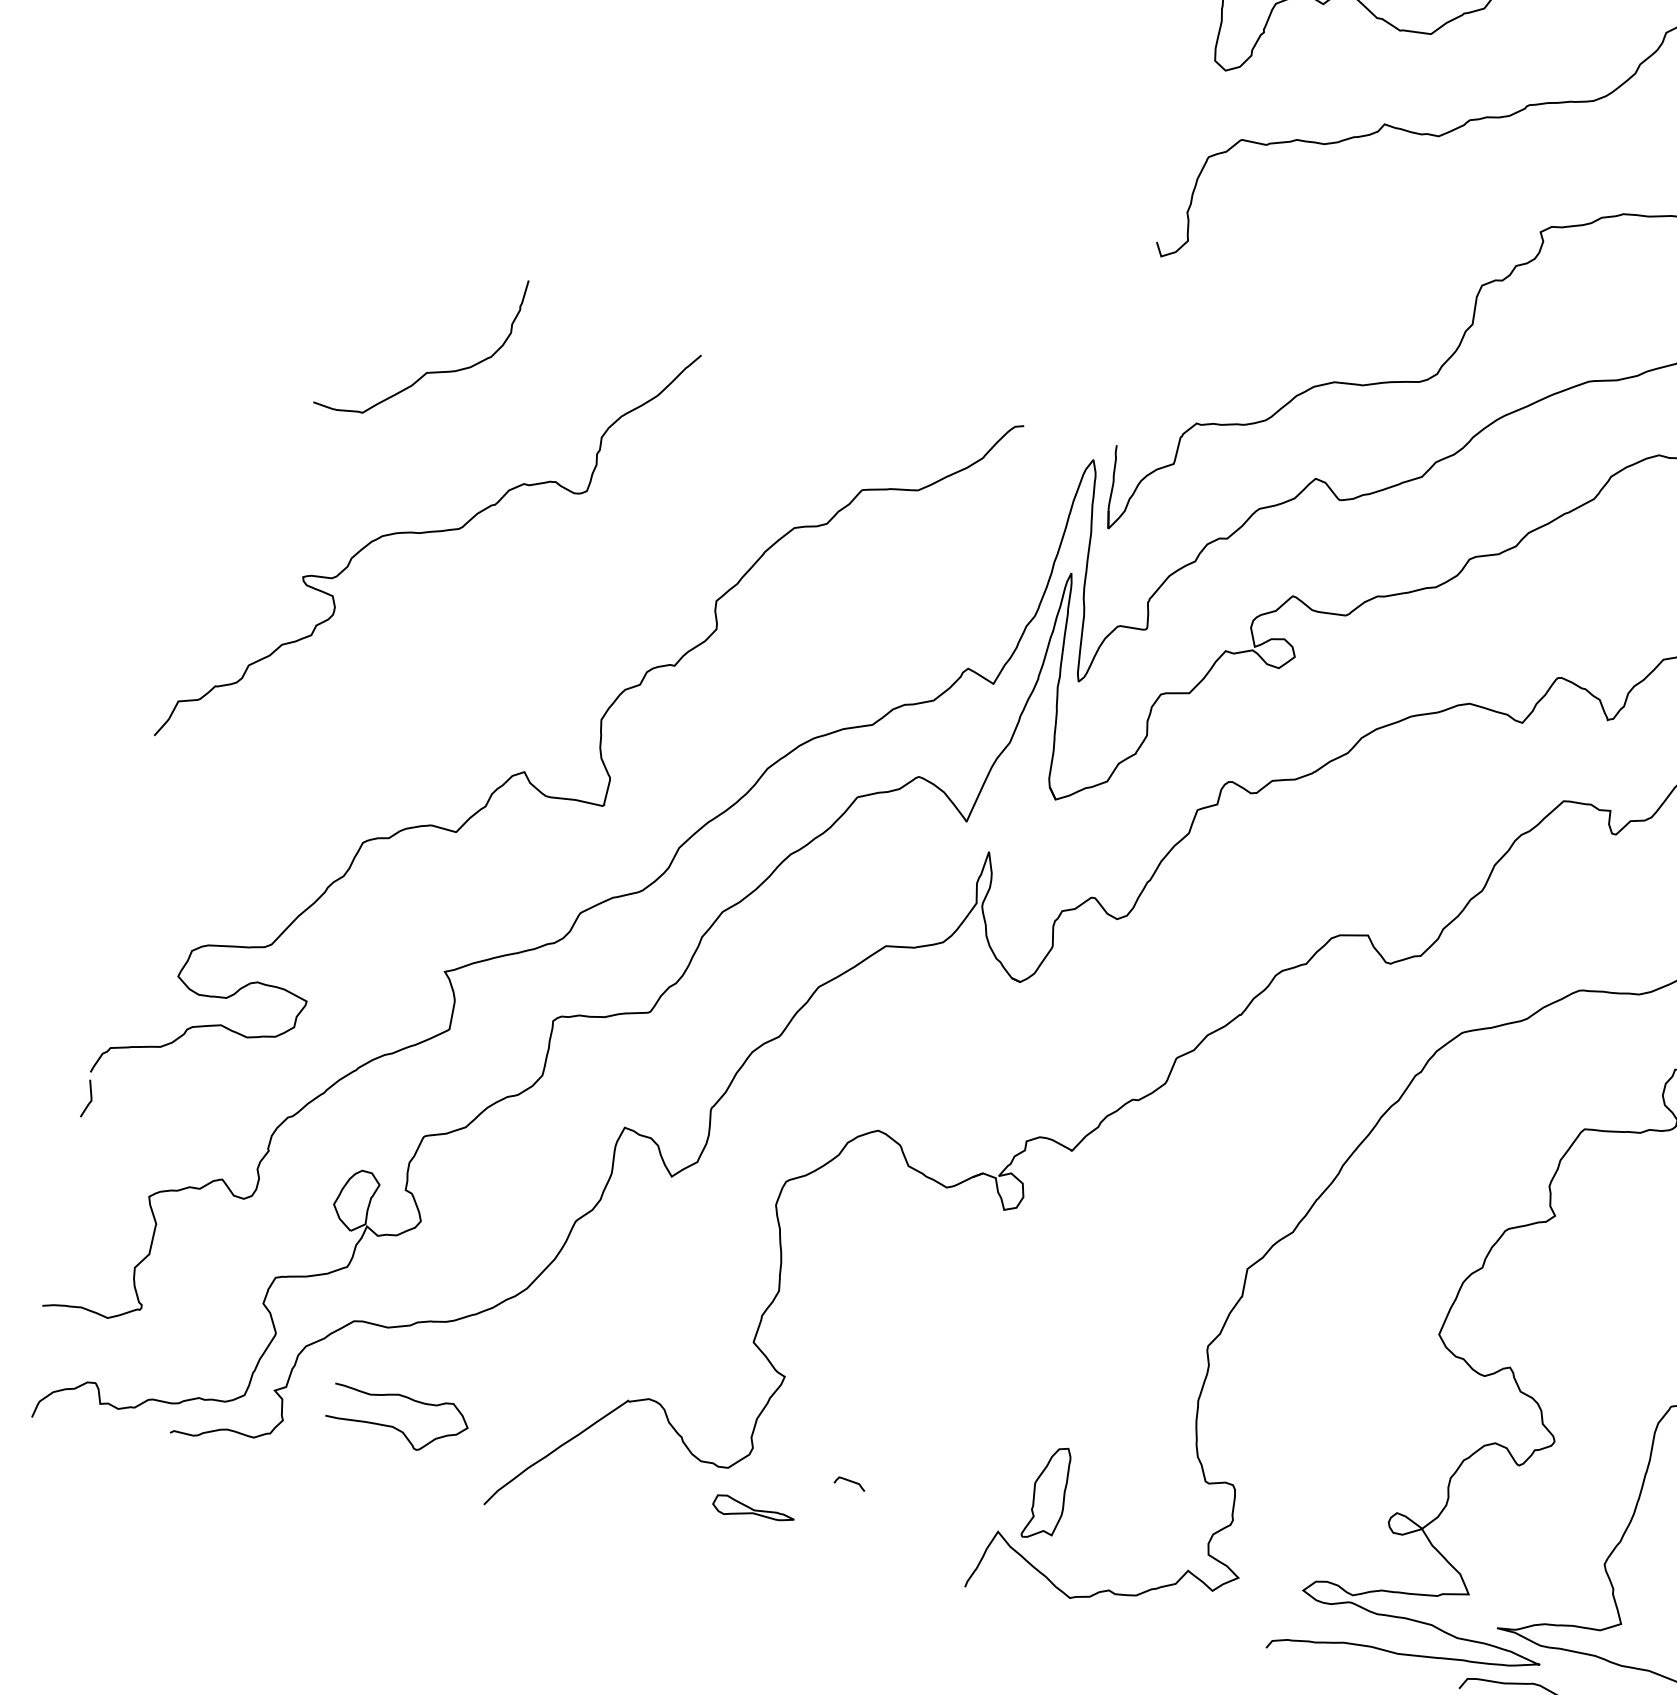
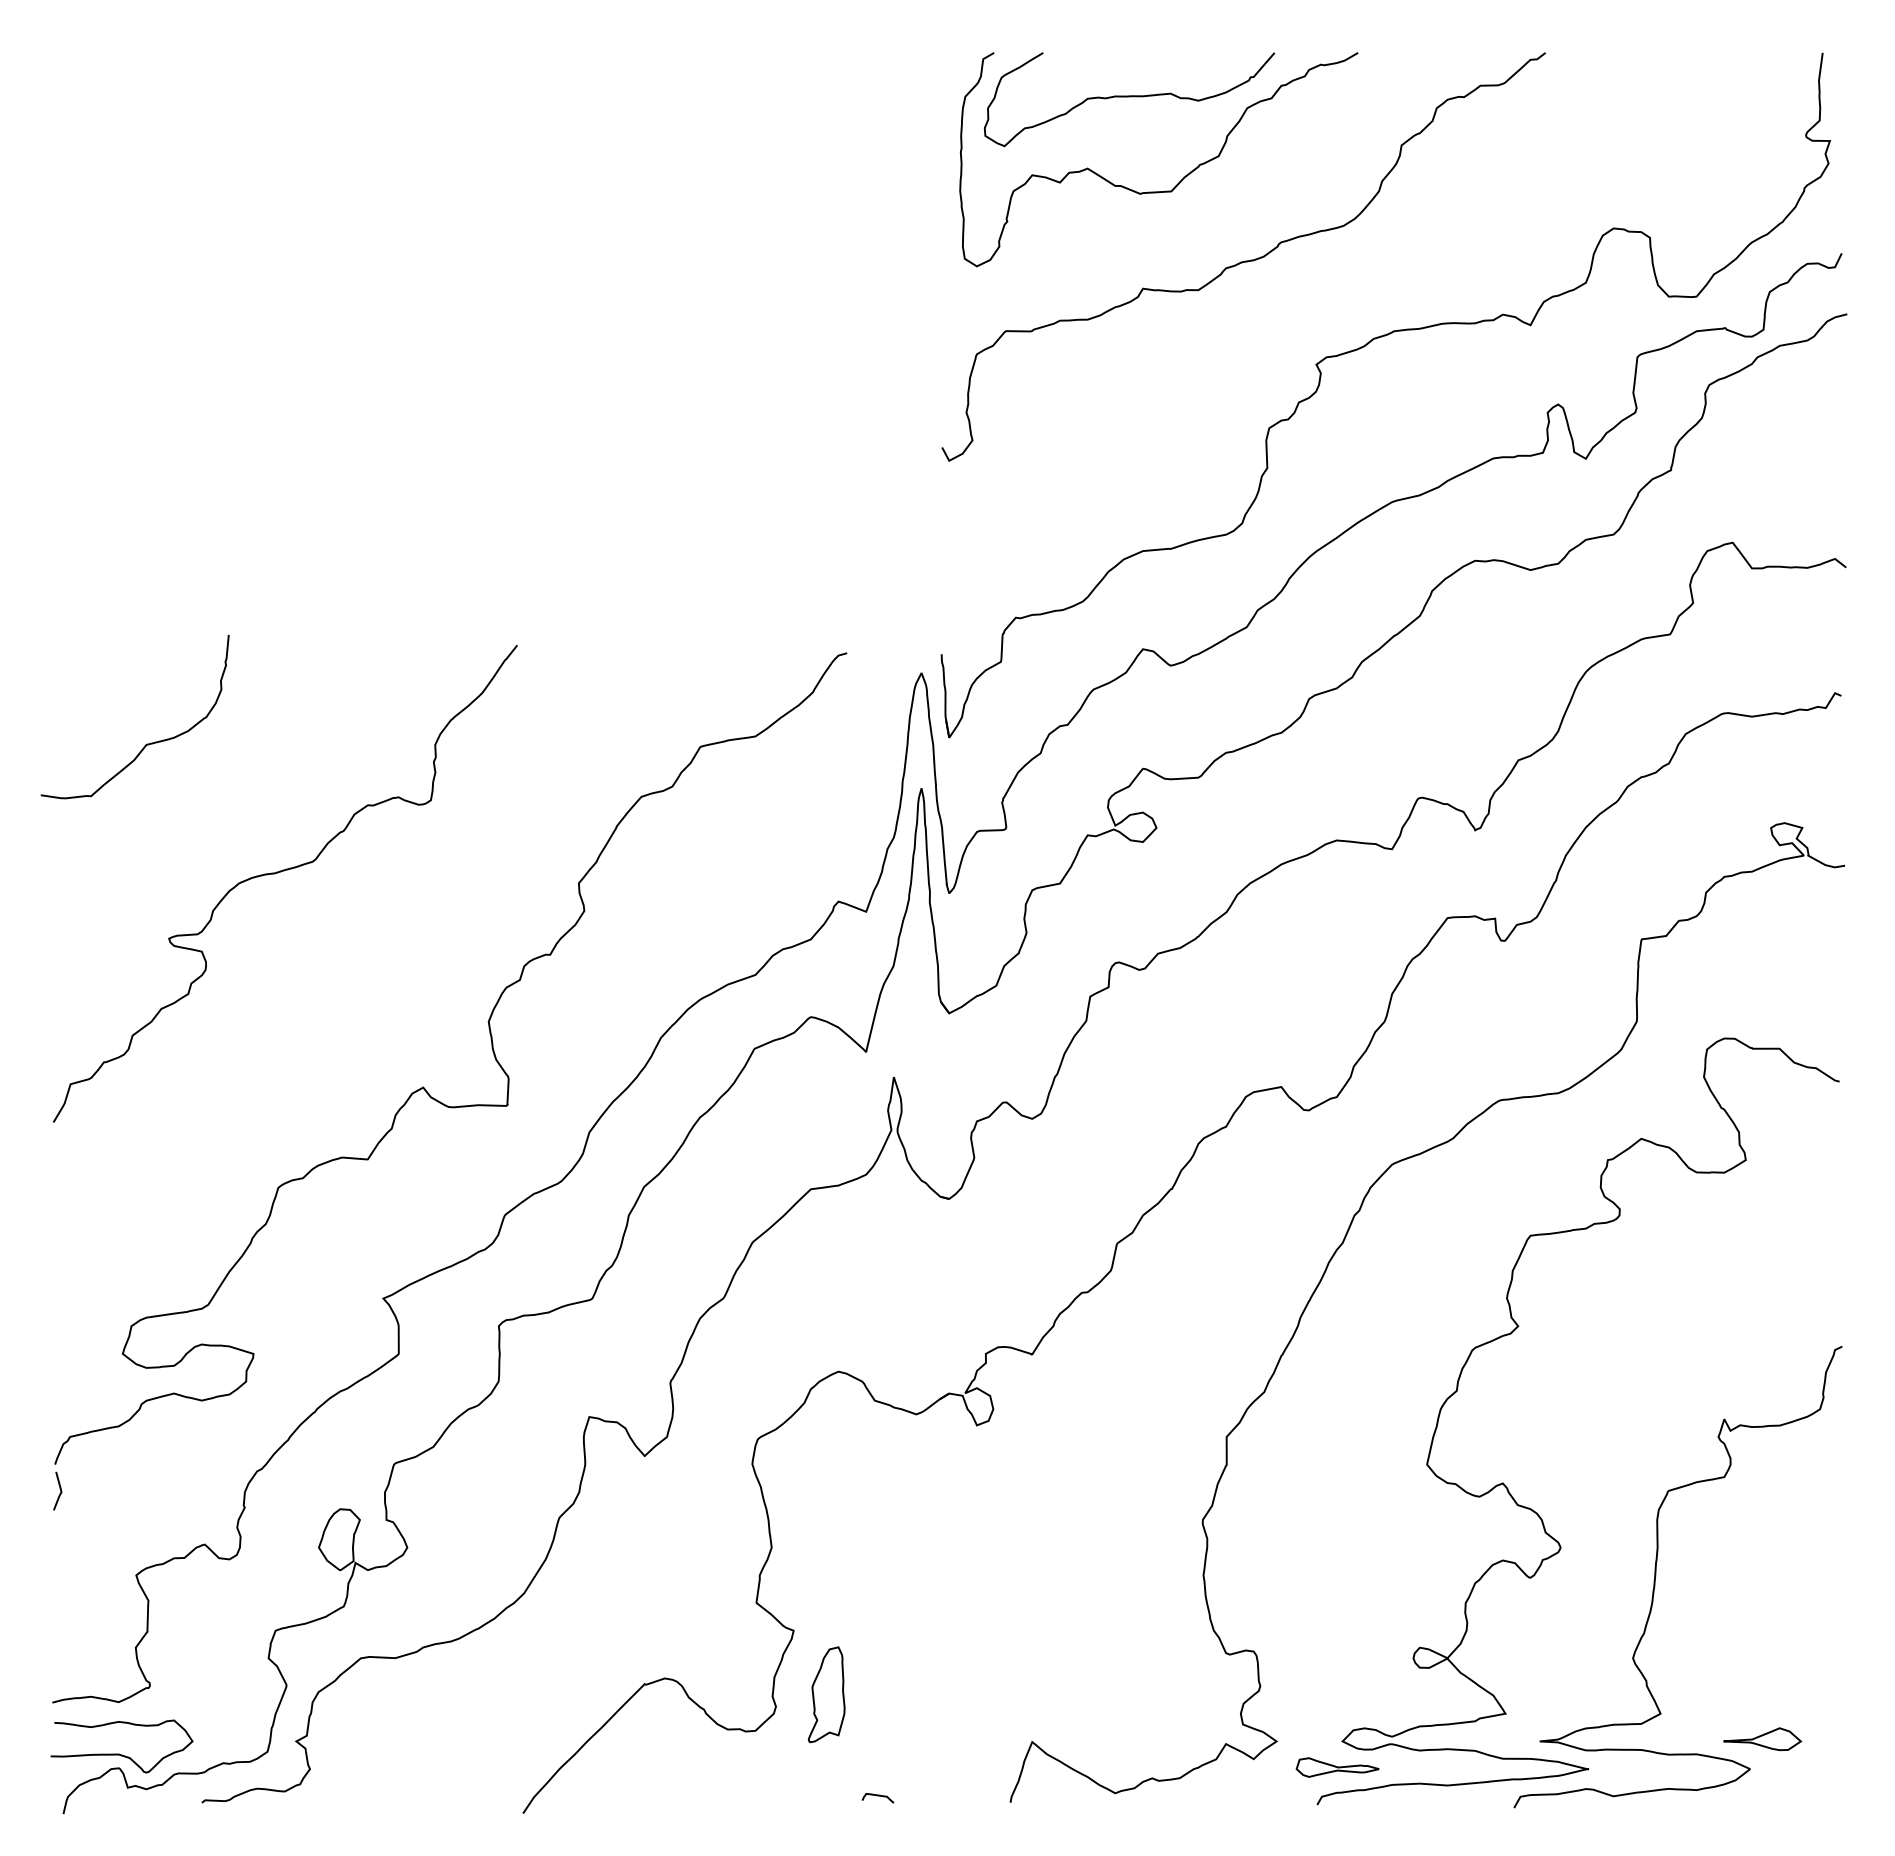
curve: (428, 371) -> (147, 743), moved
curve: (393, 1425) -> (119, 1753), moved
curve: (849, 1482) -> (877, 1796), moved
part: (1047, 1492) -> (826, 1694), moved
part: (753, 1510) -> (1337, 1767), moved

